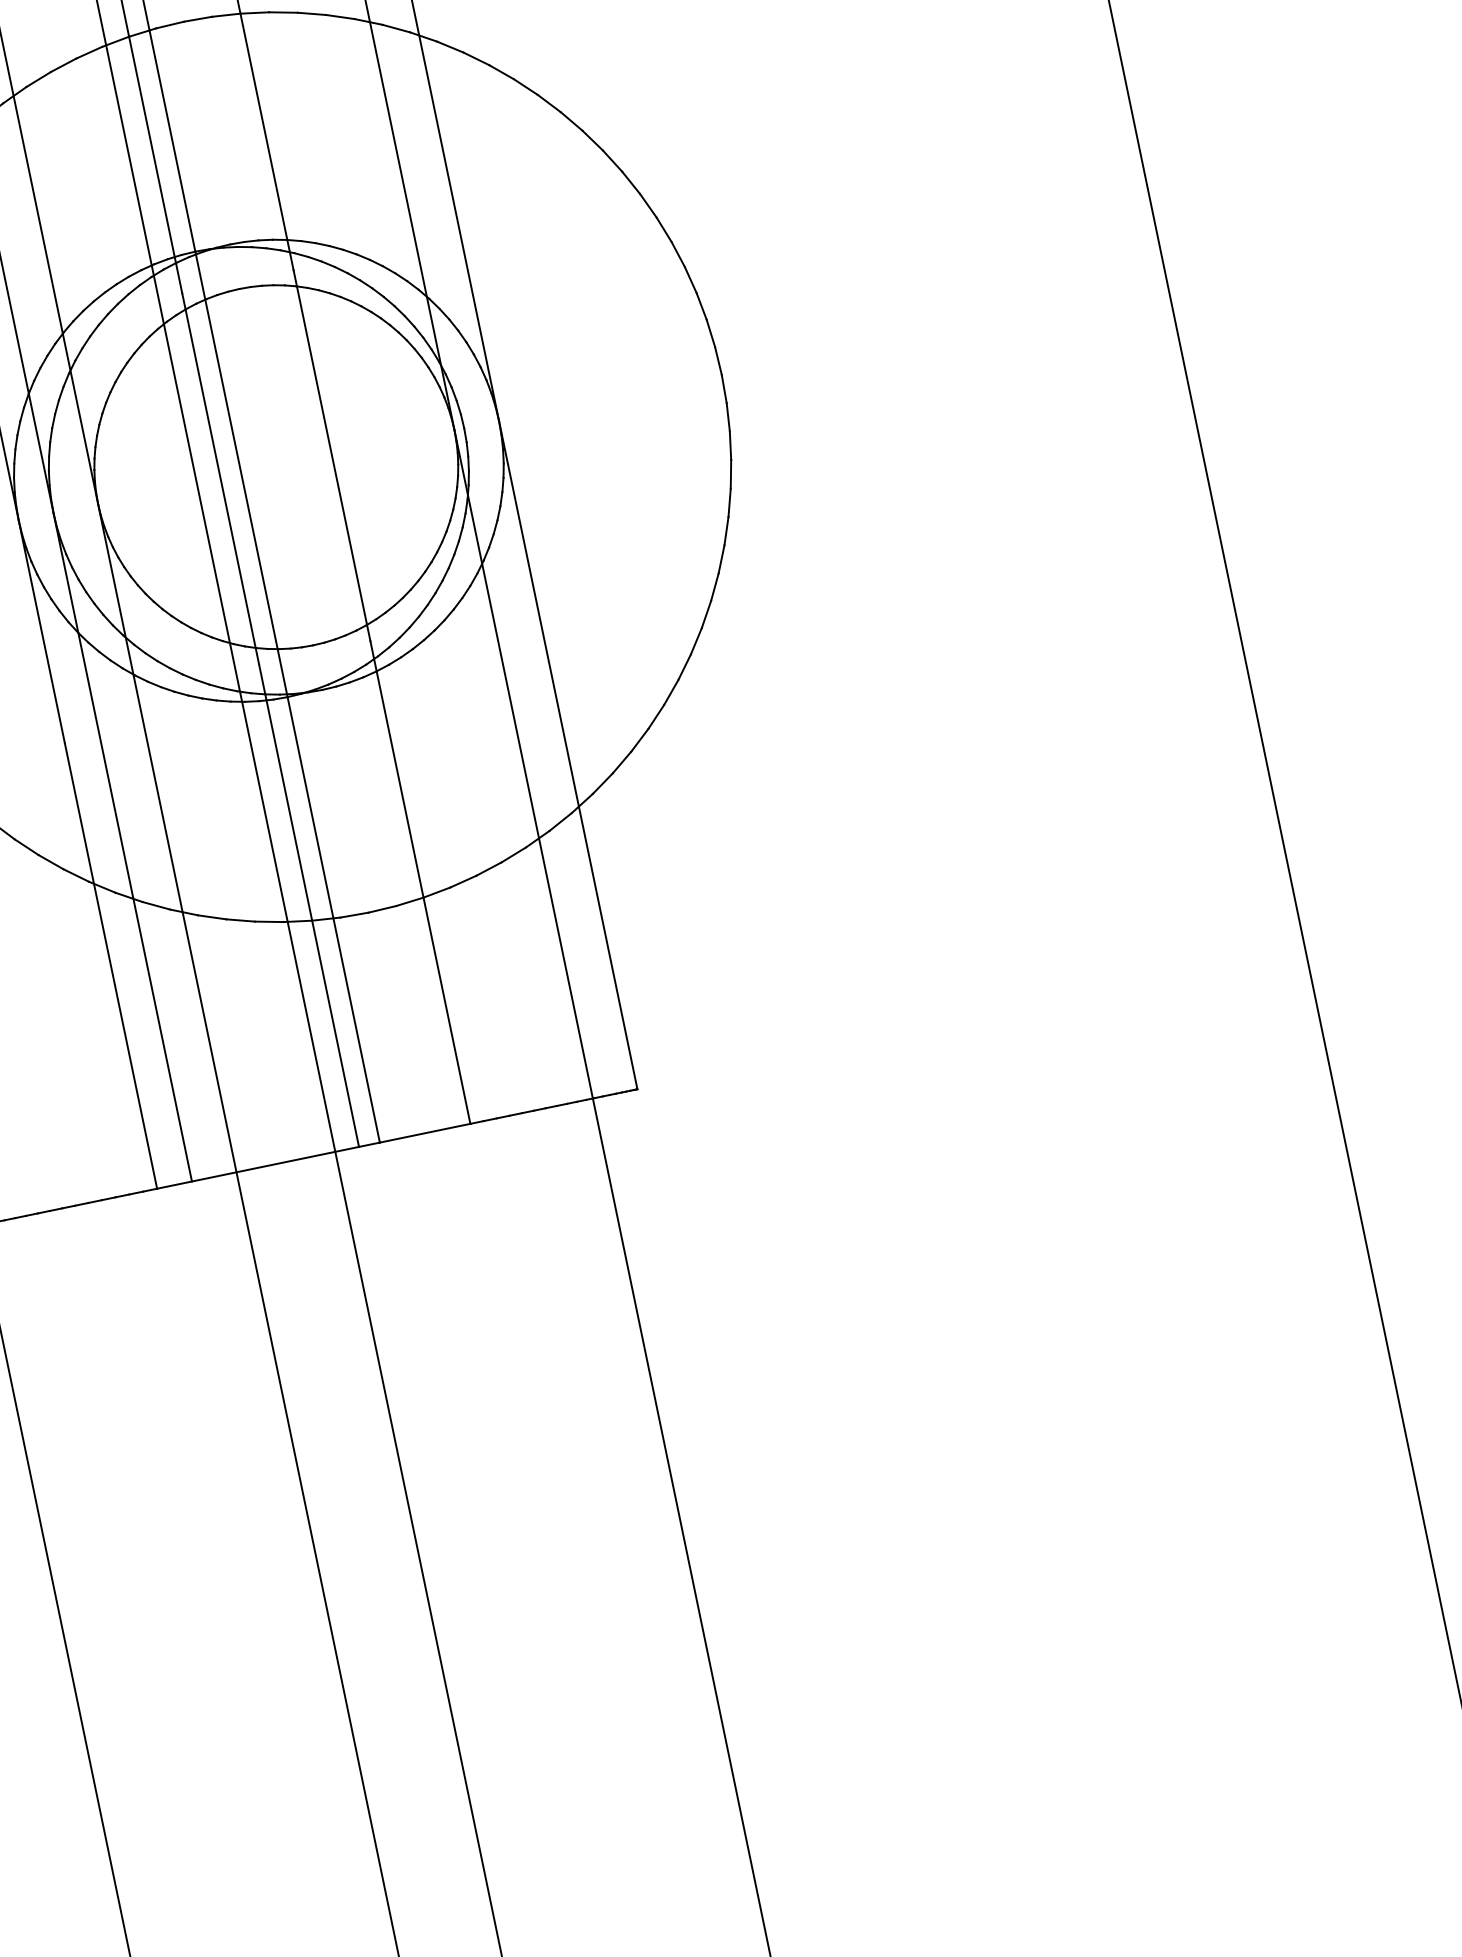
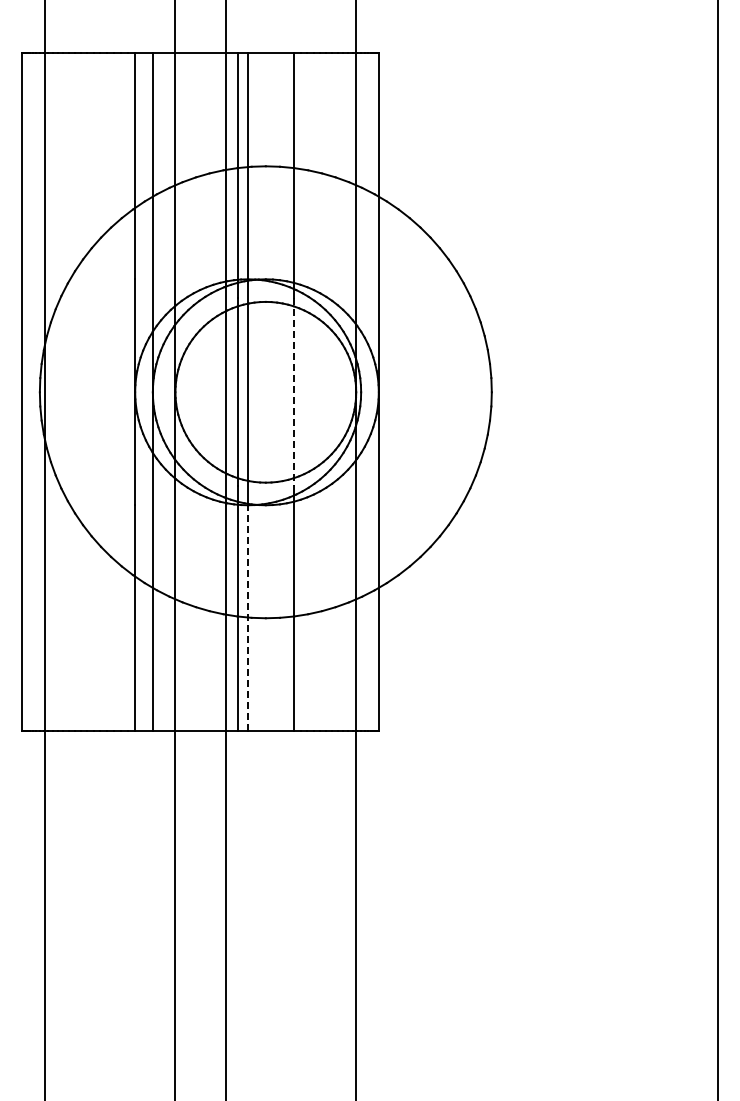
line: (332, 455) -> (294, 392), solid -> dashed
line: (334, 920) -> (248, 618), solid -> dashed

